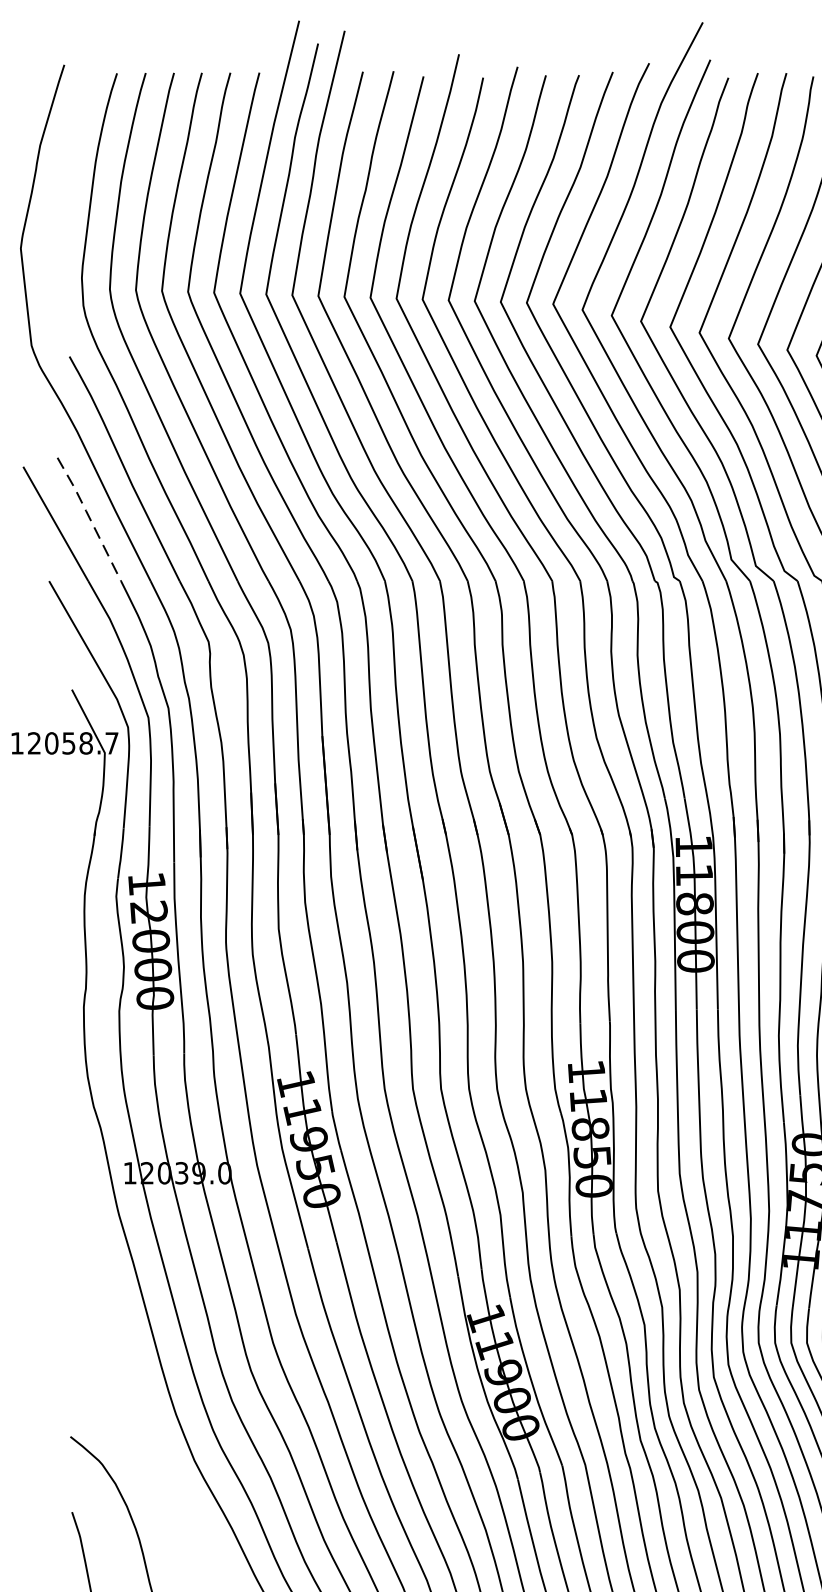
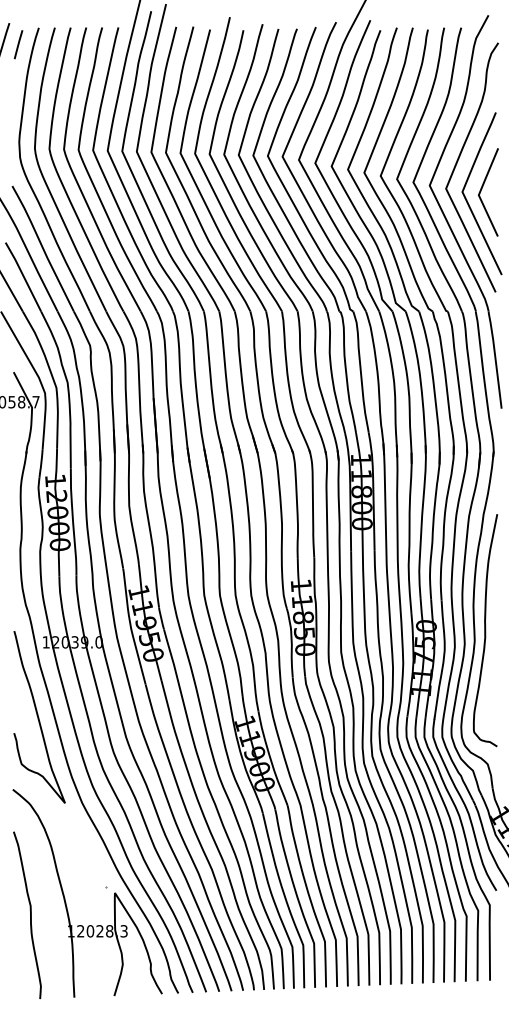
line: (80, 103) -> (18, 44), added
line: (89, 516) -> (23, 275), dashed -> solid
curve: (118, 1307) -> (39, 717), added

